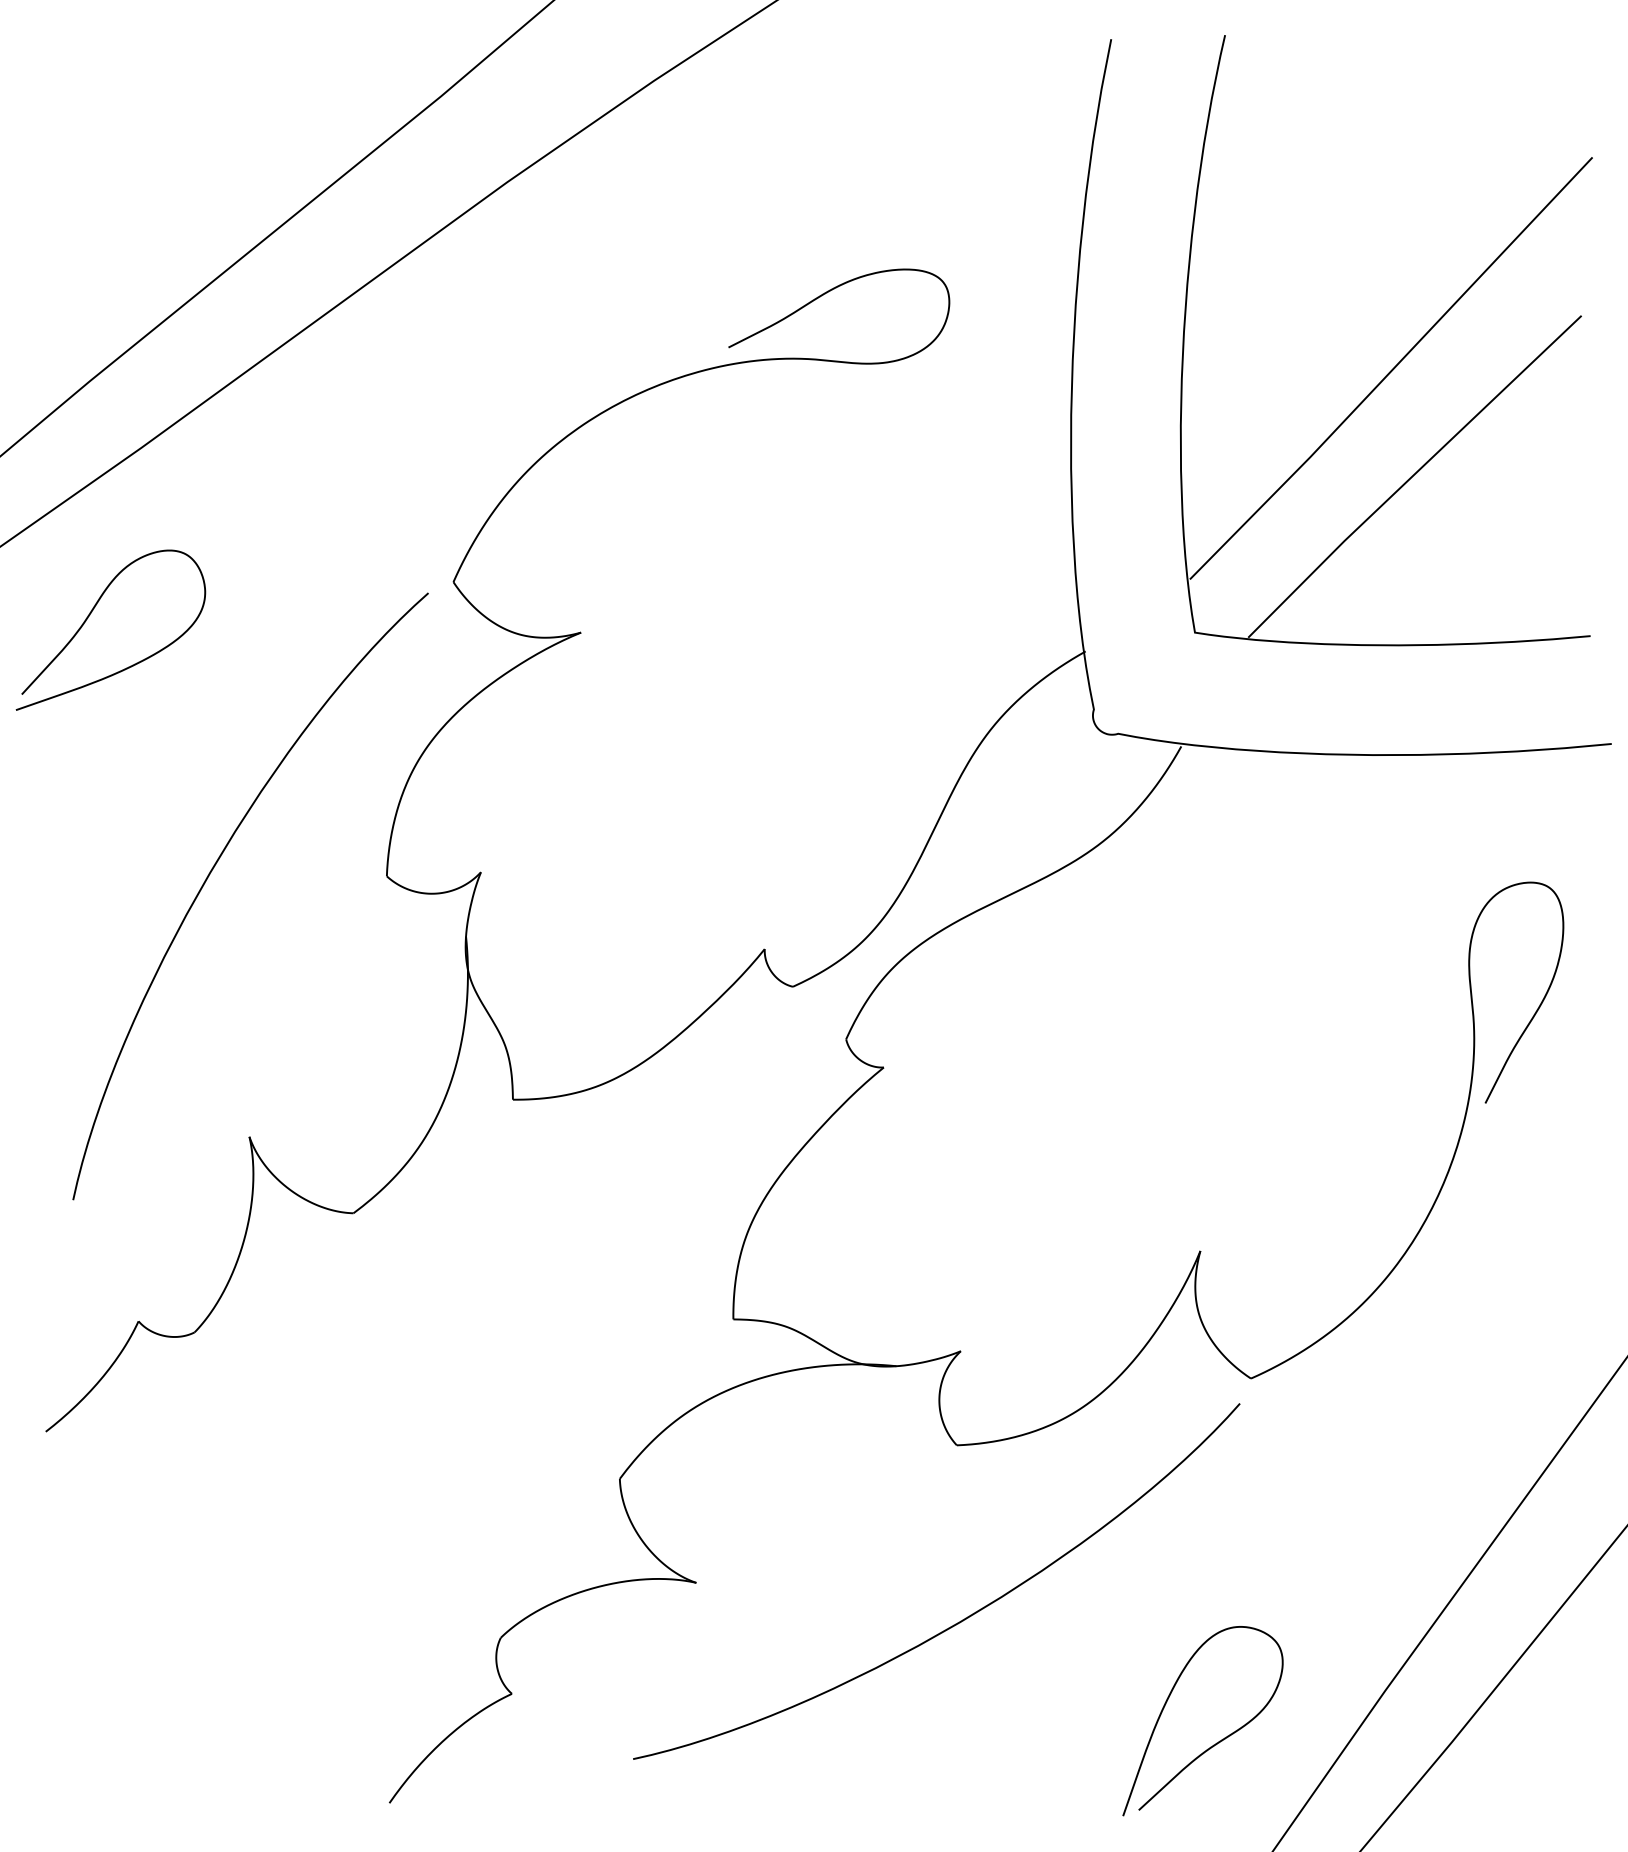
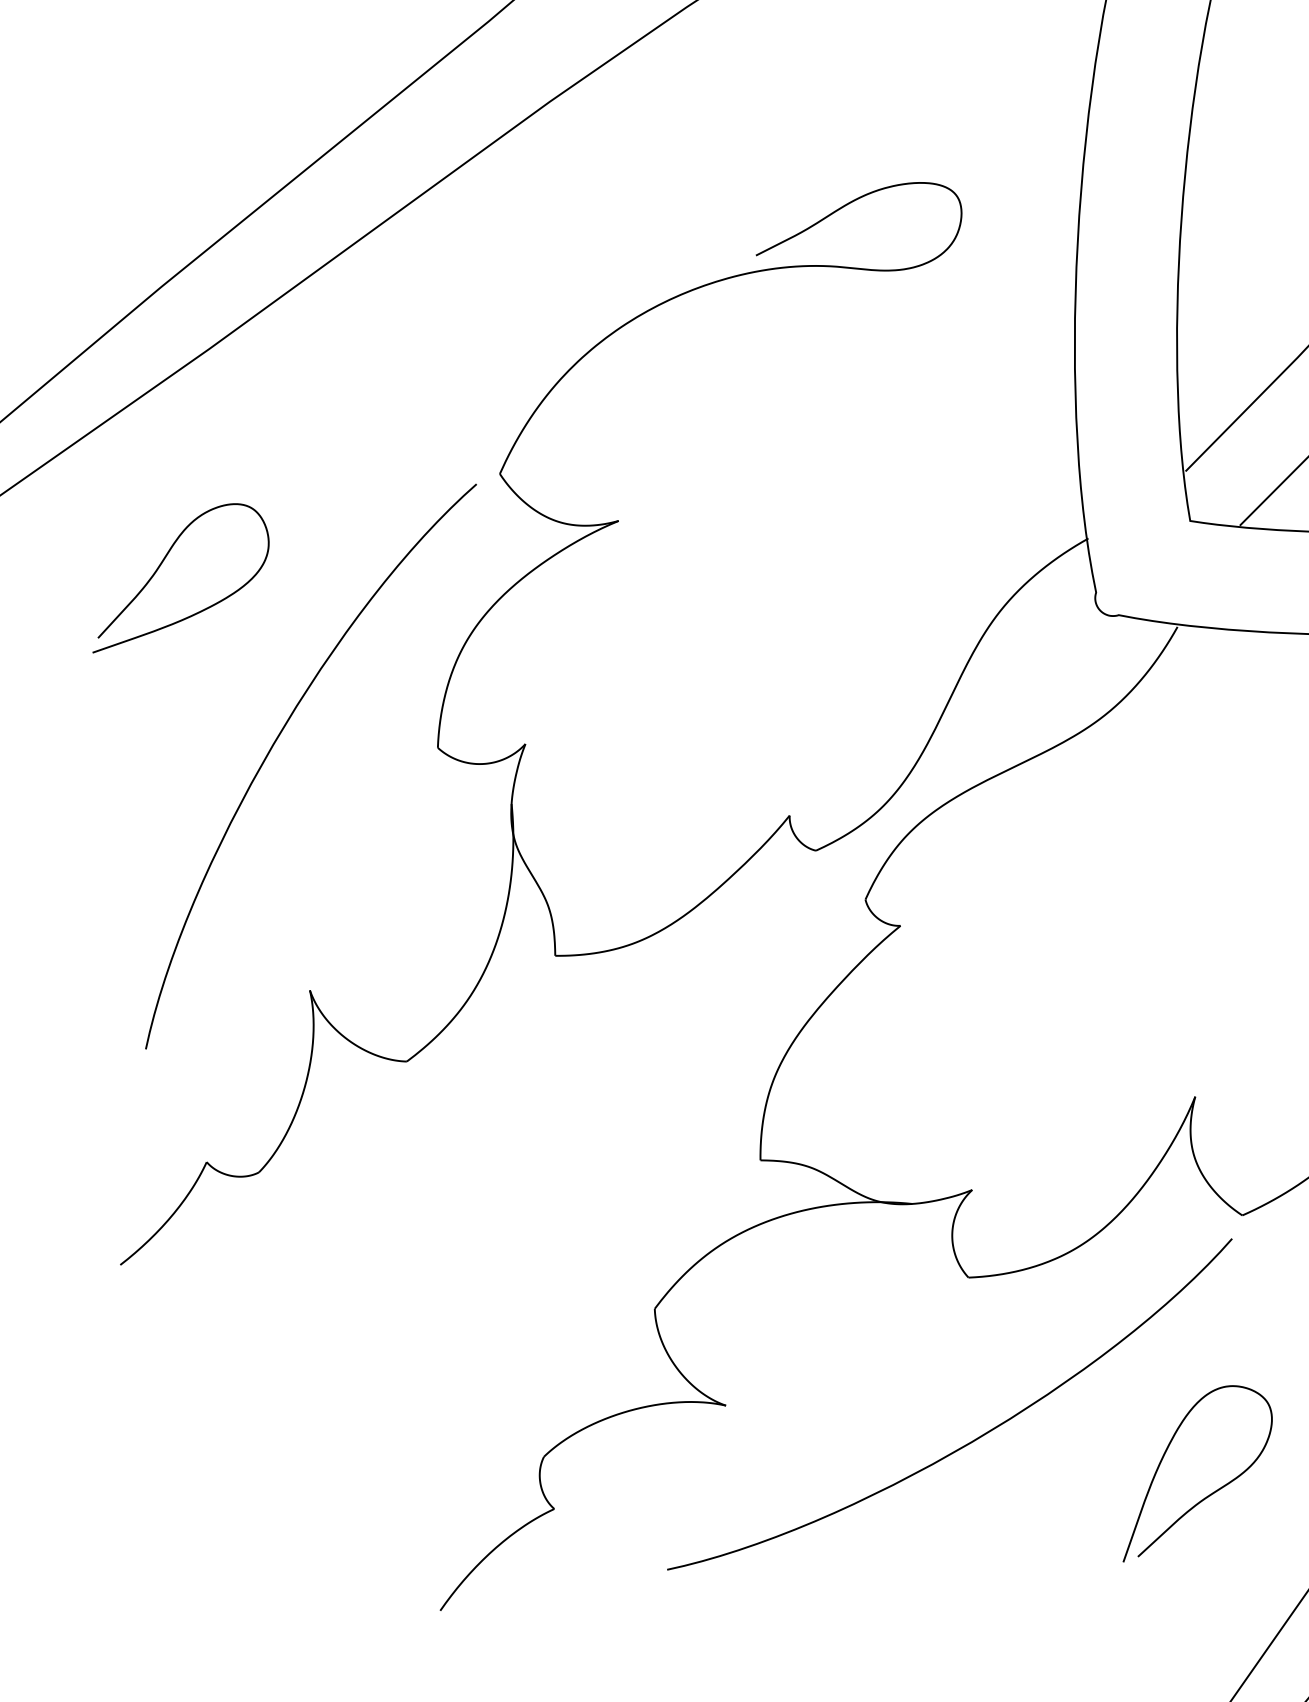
curve: (90, 615) -> (161, 564), moved
curve: (1216, 1742) -> (1210, 1493), moved

